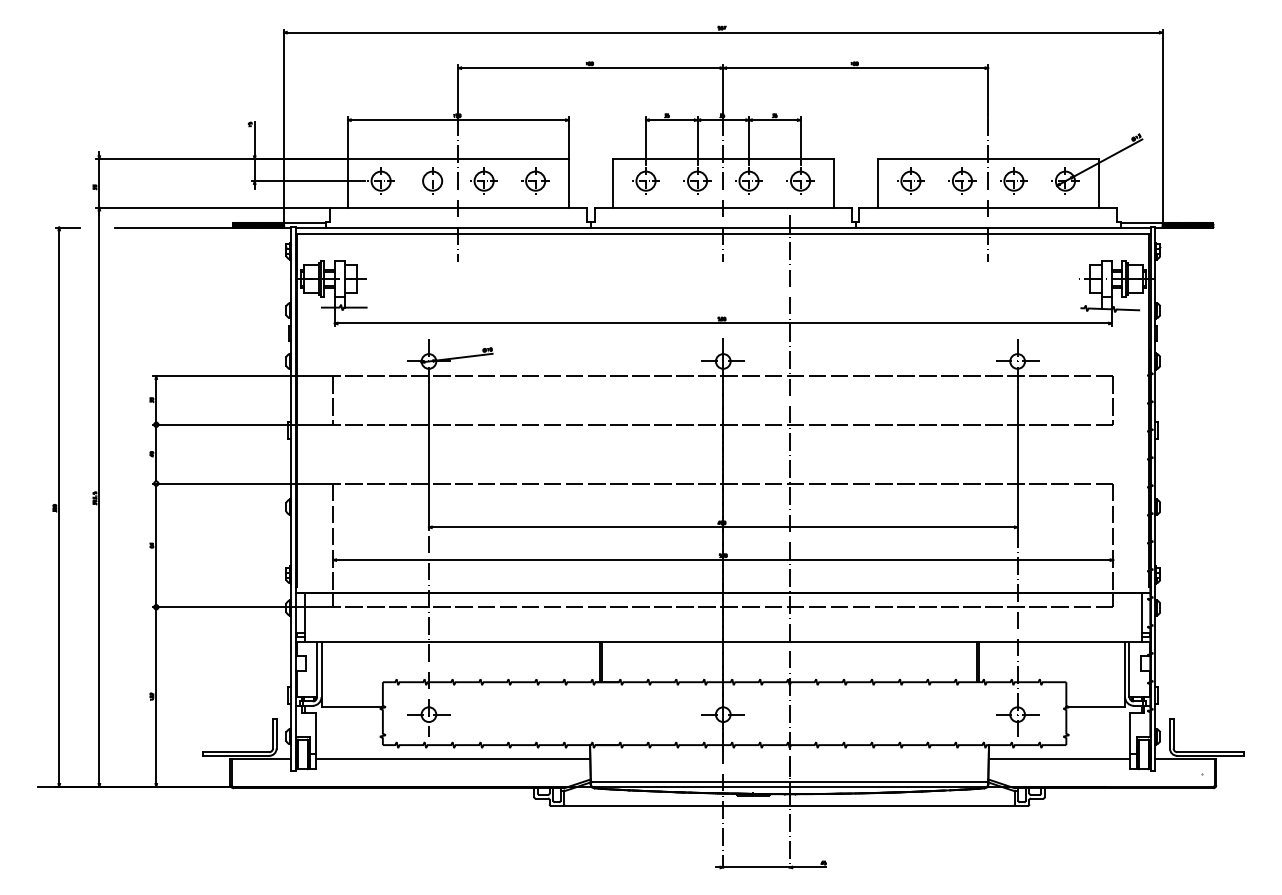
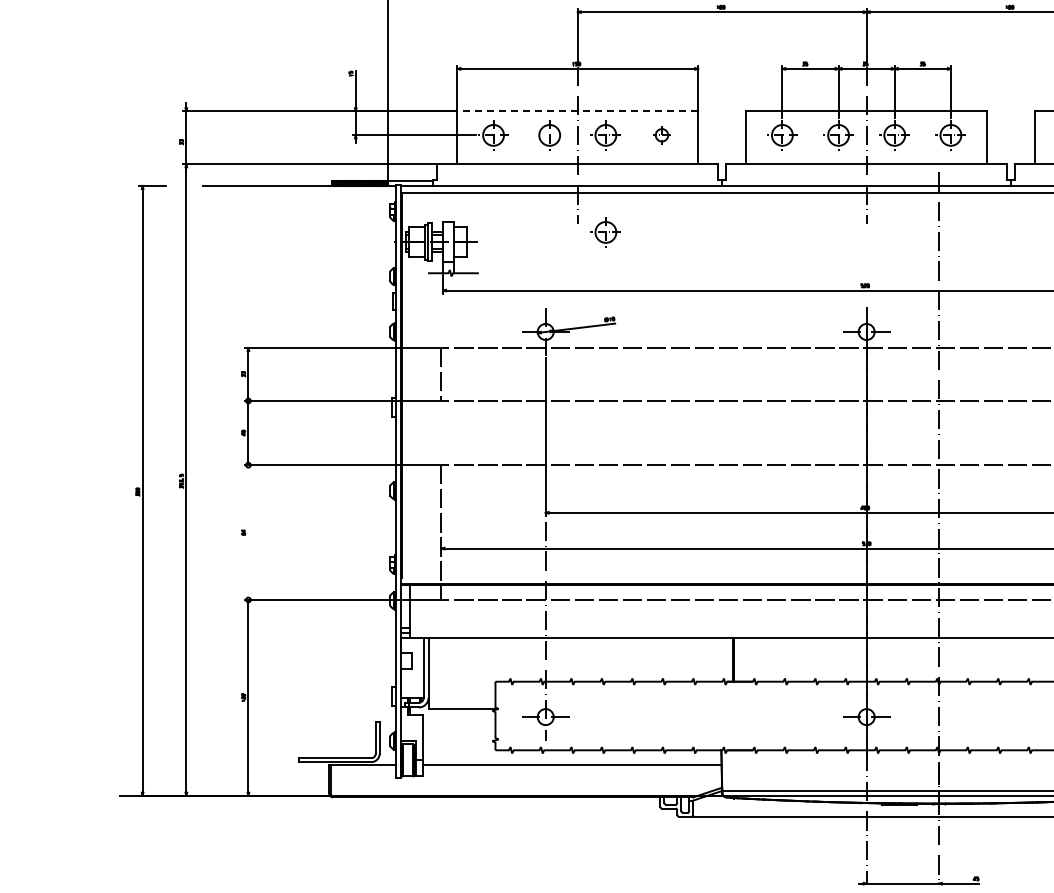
line: (457, 159) -> (576, 111), solid -> dashed
part: (535, 180) -> (661, 134), size x0.6
part: (483, 269) -> (605, 231), added
line: (156, 545) -> (248, 532), removed

